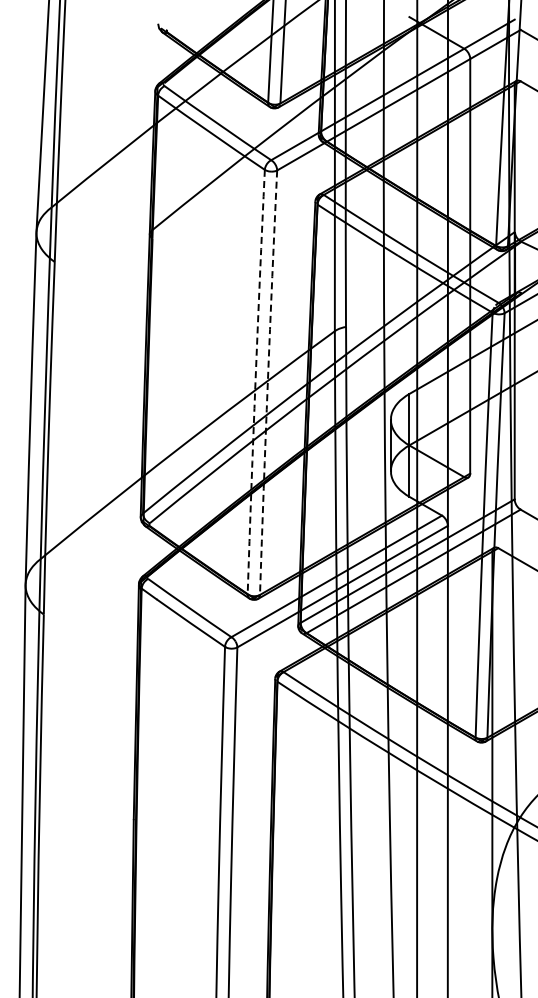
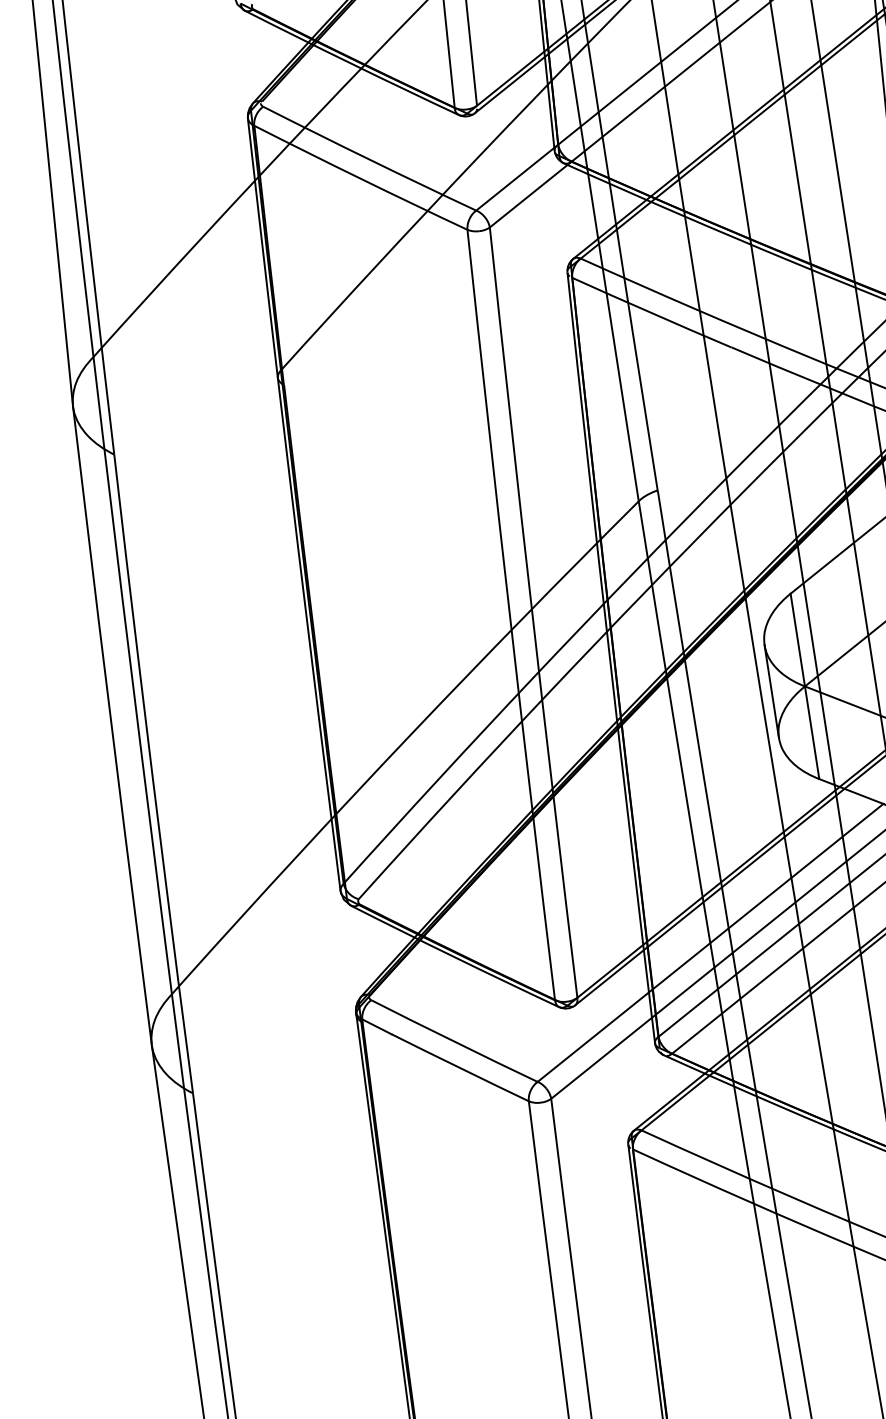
arc: (255, 382) -> (509, 615), dashed -> solid
arc: (267, 382) -> (531, 612), dashed -> solid

